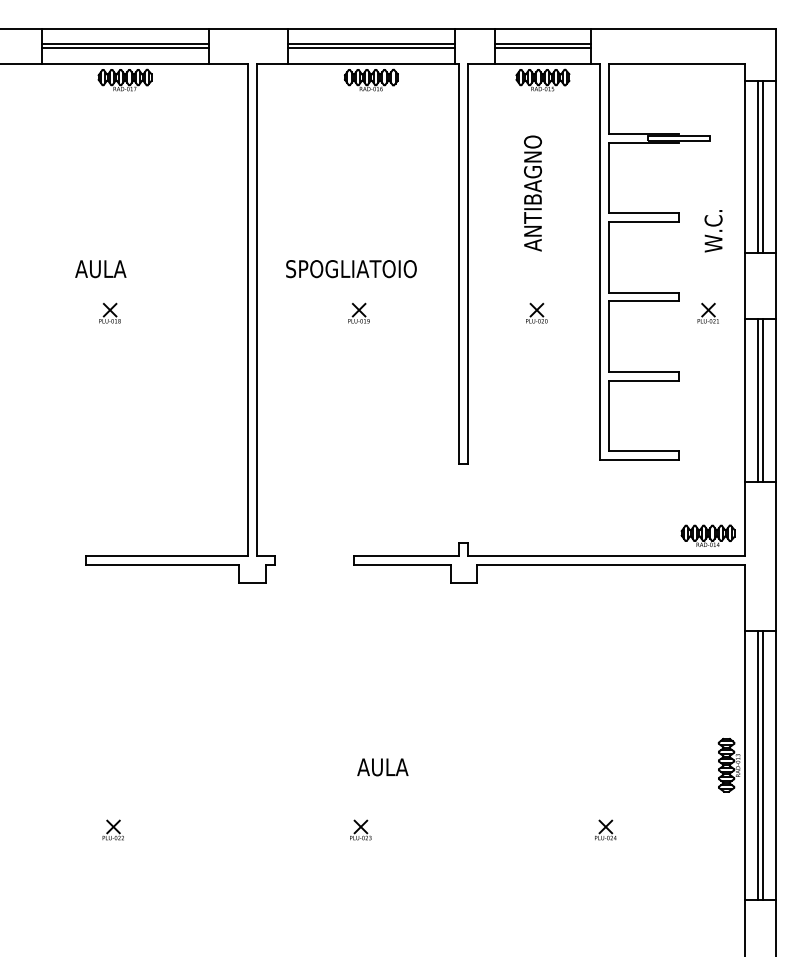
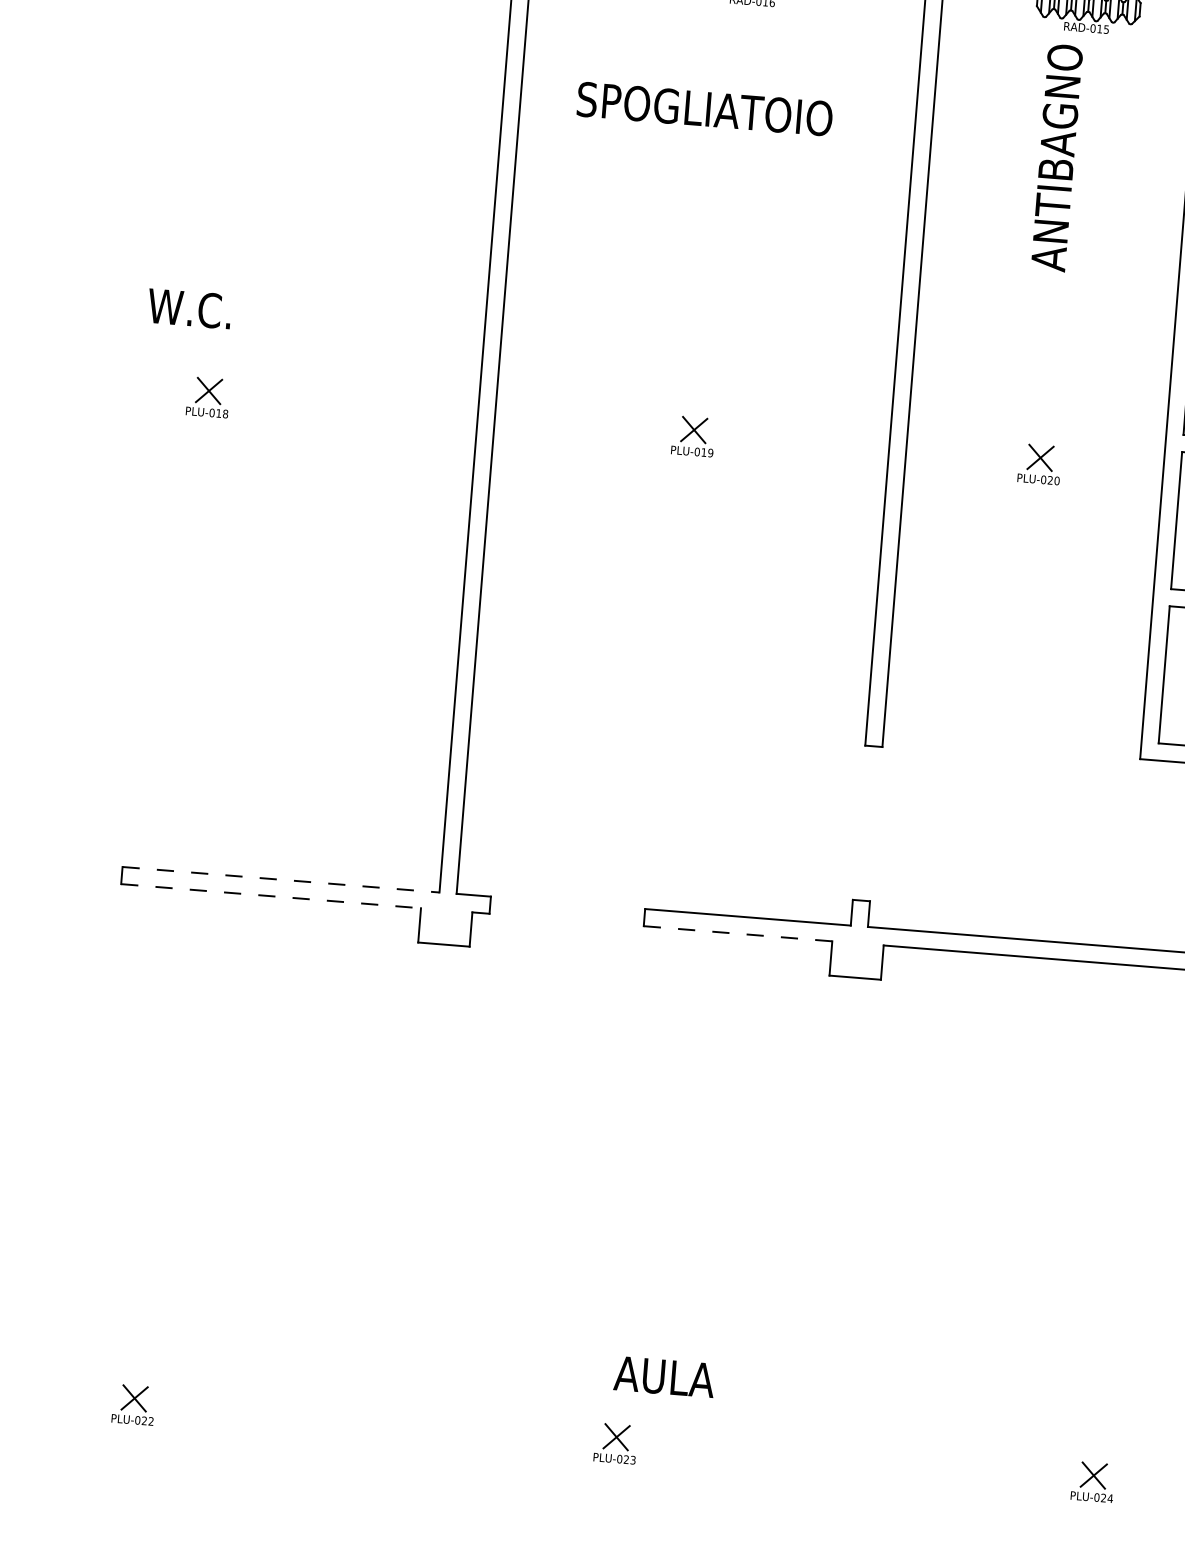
text: (532, 193) -> (1056, 157), moved
text: (100, 269) -> (196, 310), AULA -> W.C.
text: (351, 269) -> (704, 109), moved
line: (167, 556) -> (282, 879), solid -> dashed
line: (162, 565) -> (271, 896), solid -> dashed
line: (402, 565) -> (738, 934), solid -> dashed
text: (382, 767) -> (663, 1377), moved

